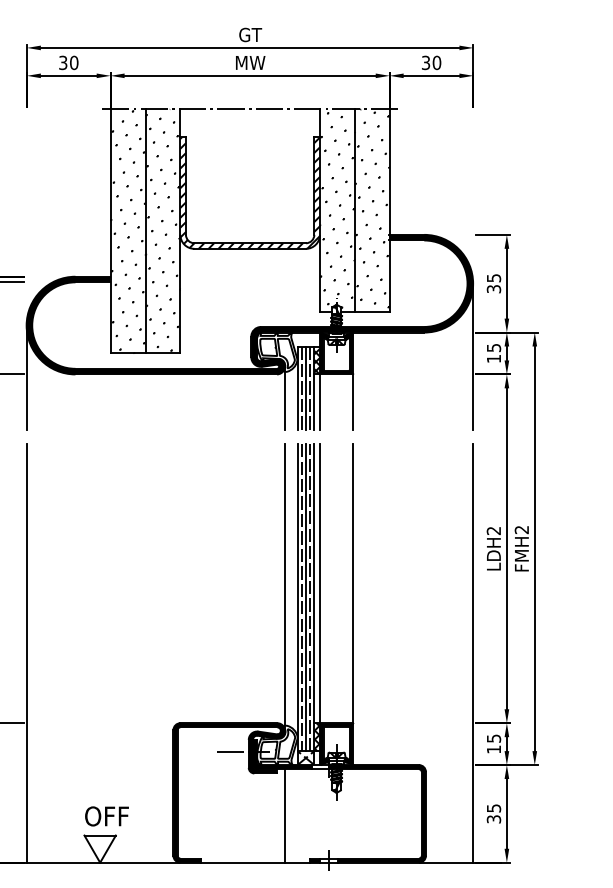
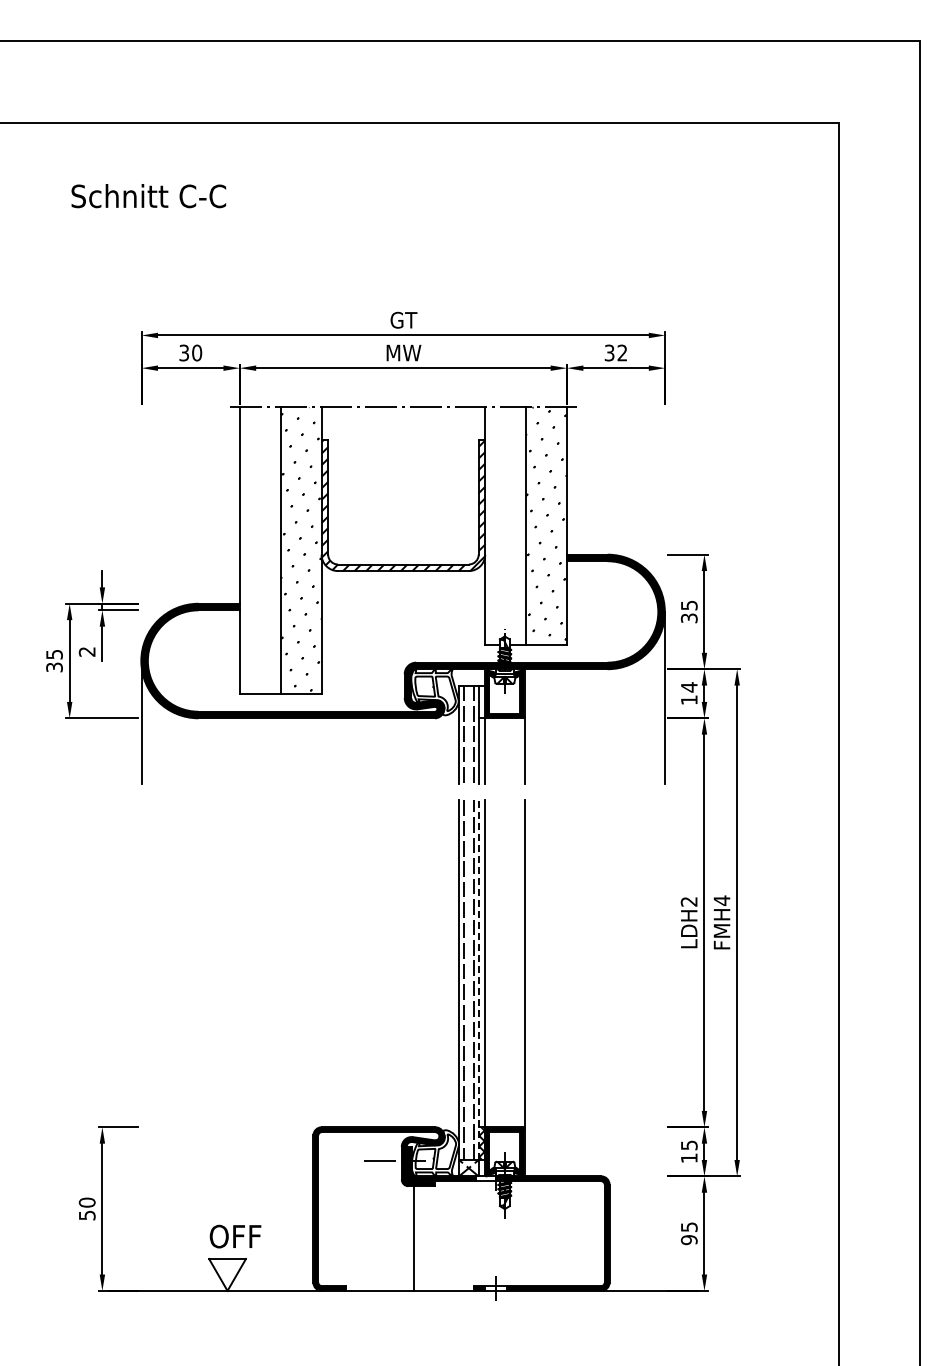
text: (436, 62) -> (622, 352), 30 -> 32
hatch: (337, 210) -> (505, 525), removed
hatch: (127, 232) -> (259, 551), removed
text: (494, 348) -> (689, 687), 15 -> 14
hatch: (316, 360) -> (481, 701), removed
line: (305, 388) -> (468, 734), removed
line: (285, 398) -> (444, 746), removed
text: (521, 529) -> (721, 900), FMH2 -> FMH4
line: (285, 586) -> (444, 967), removed
line: (305, 598) -> (468, 980), removed
line: (314, 598) -> (478, 980), solid -> dashed
line: (26, 653) -> (141, 1045), removed
line: (473, 653) -> (665, 1045), removed
line: (285, 815) -> (414, 1235), moved
text: (494, 819) -> (689, 1240), 35 -> 95

